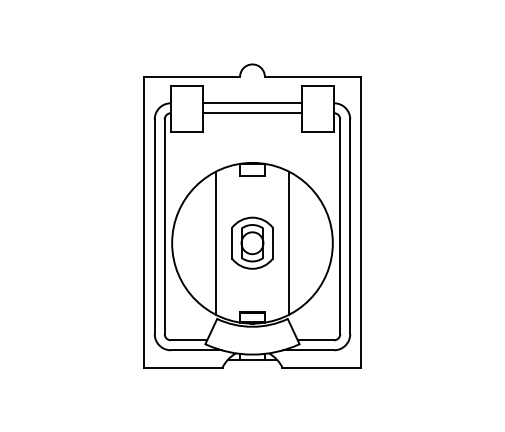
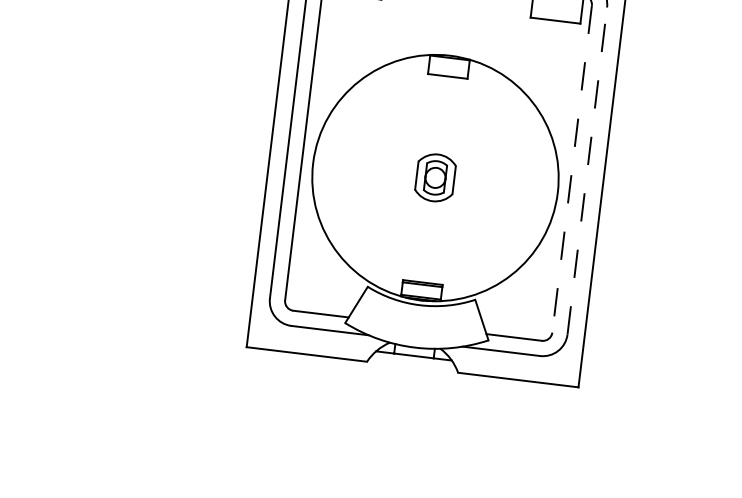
line: (350, 226) -> (587, 170), solid -> dashed
line: (340, 227) -> (572, 170), solid -> dashed
line: (215, 242) -> (379, 170), removed
part: (252, 242) -> (435, 176), size x0.6
line: (289, 242) -> (491, 183), removed

